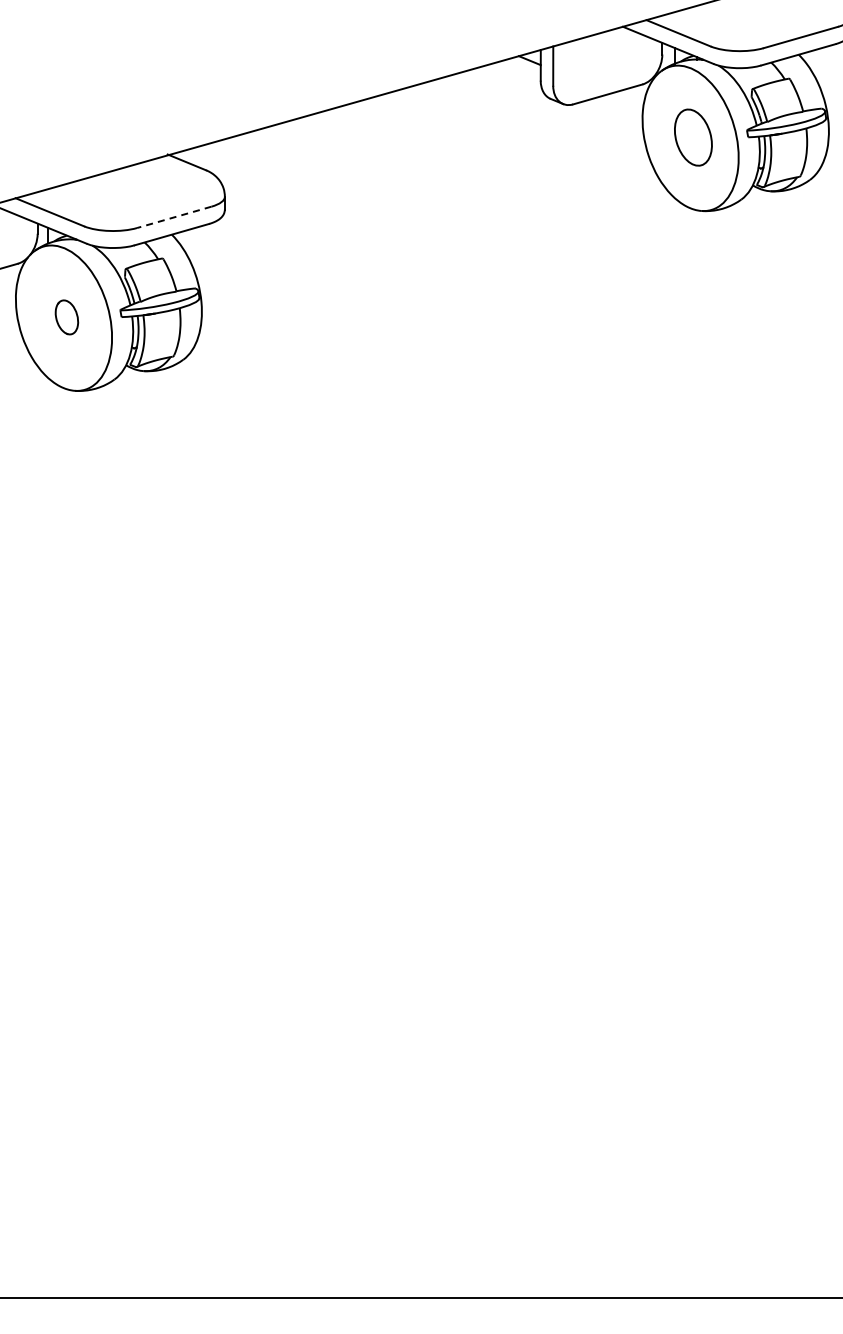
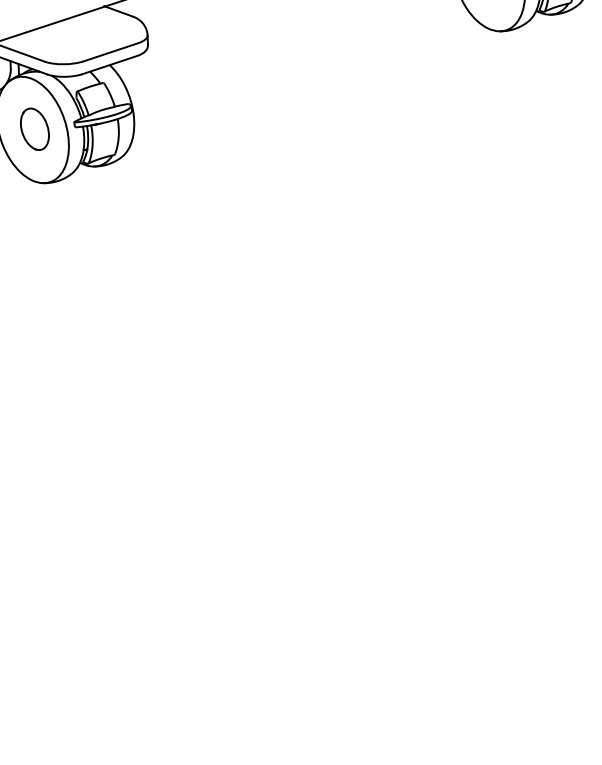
line: (174, 217) -> (111, 52), dashed -> solid
part: (66, 317) -> (34, 129), size x1.67

